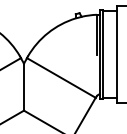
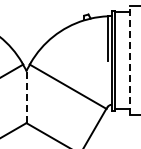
line: (117, 54) -> (130, 60), solid -> dashed
line: (24, 86) -> (26, 96), solid -> dashed

